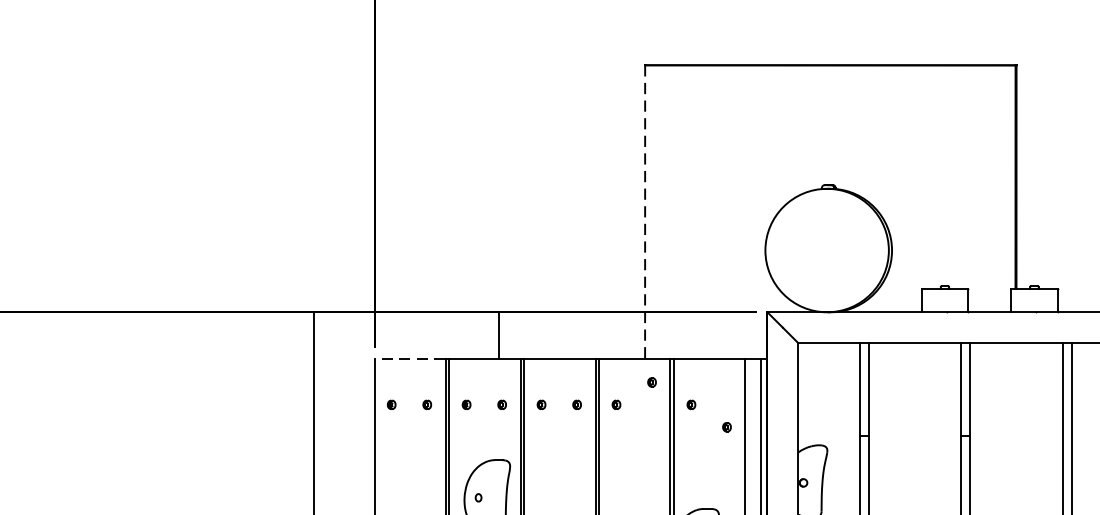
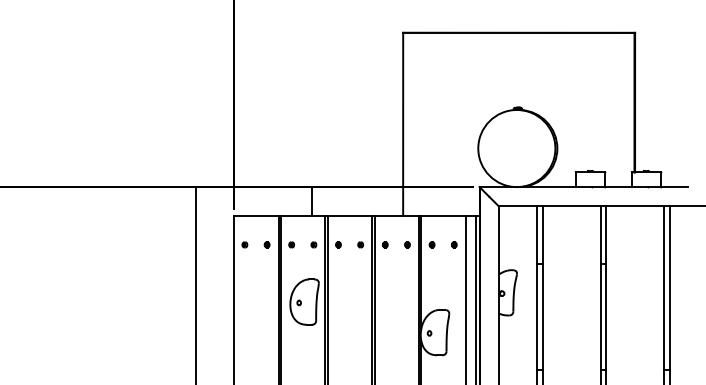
line: (645, 212) -> (403, 124), dashed -> solid
line: (408, 359) -> (255, 216), dashed -> solid
part: (652, 381) -> (407, 244), moved
part: (727, 426) -> (454, 244), moved

